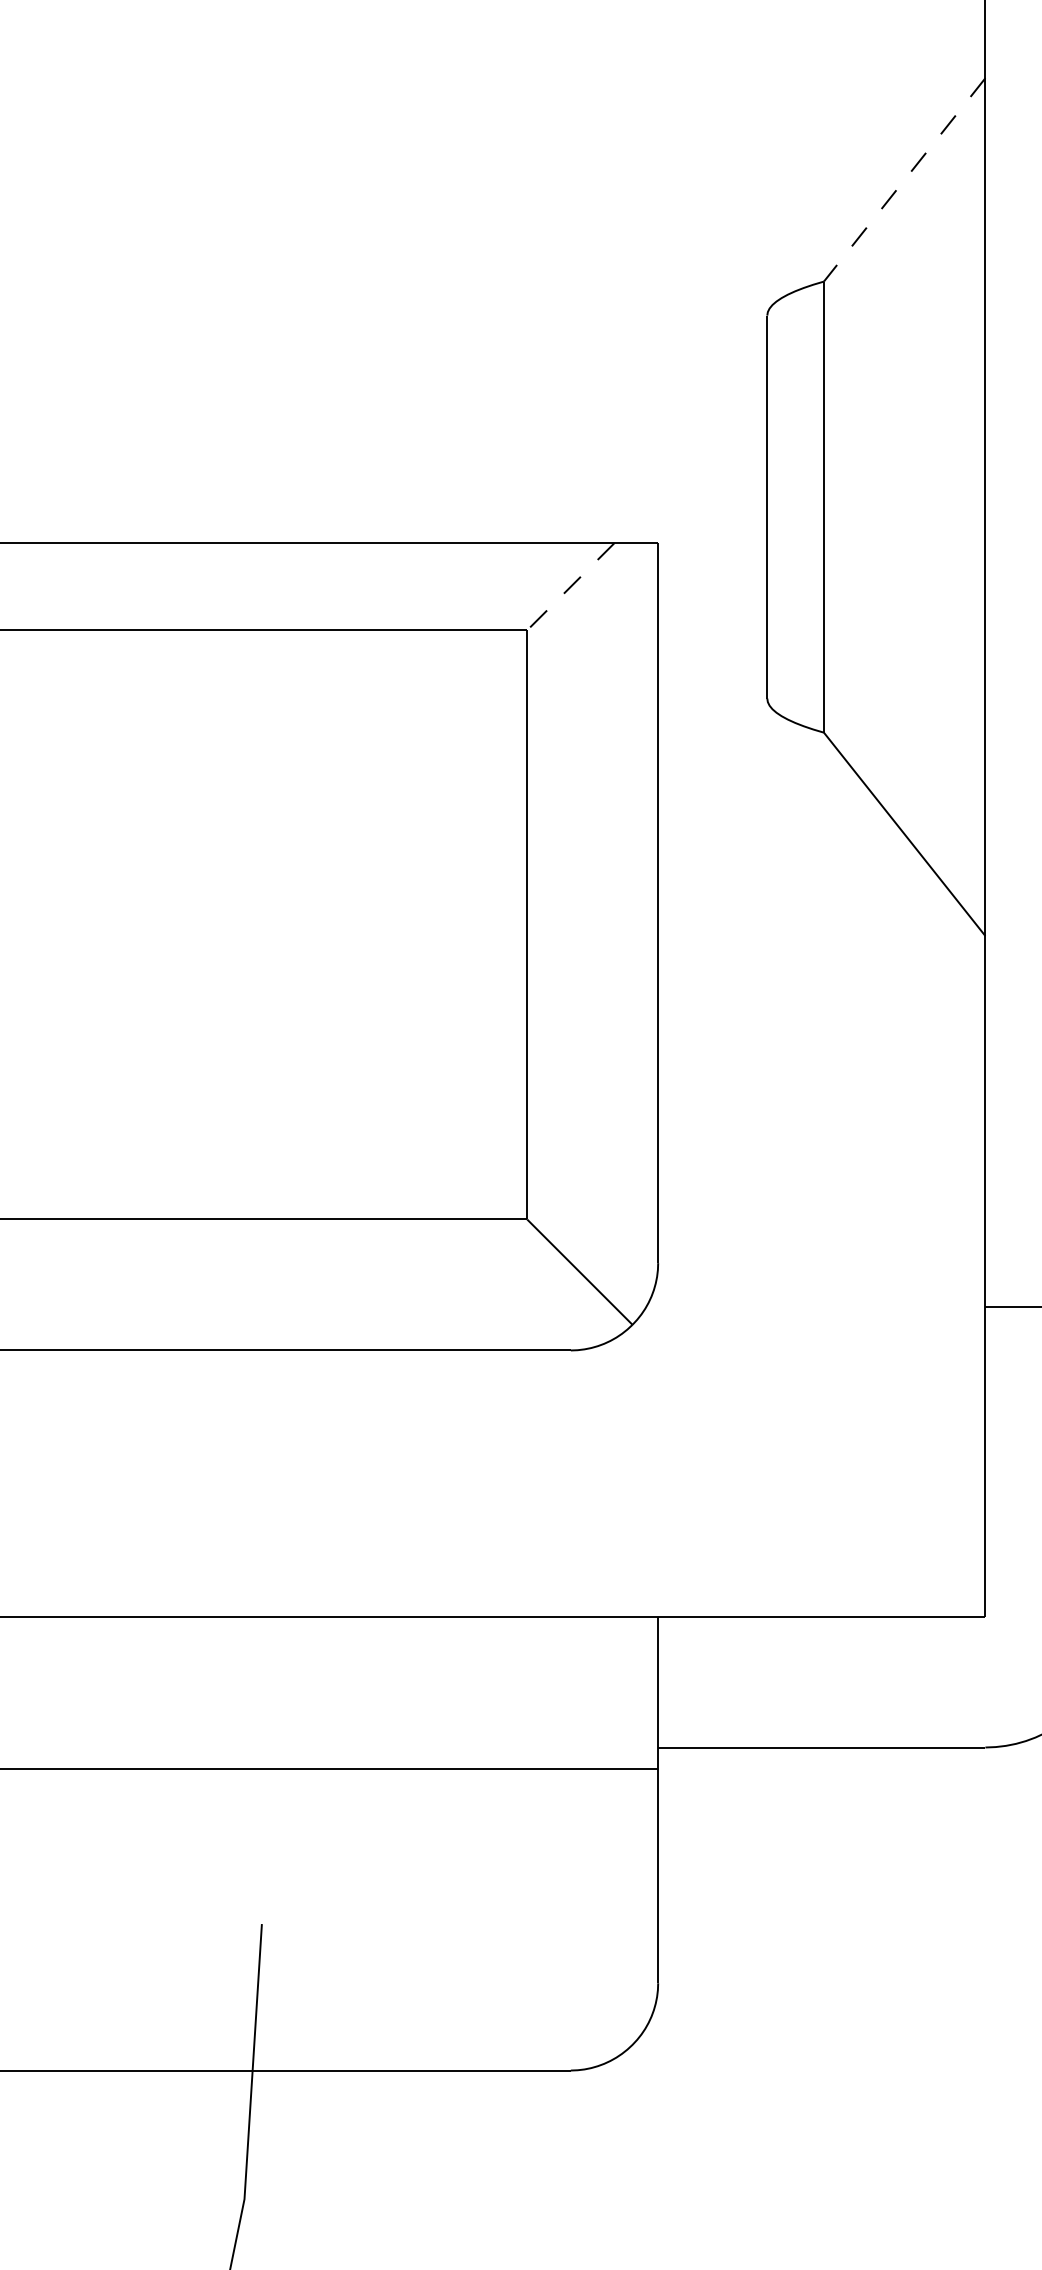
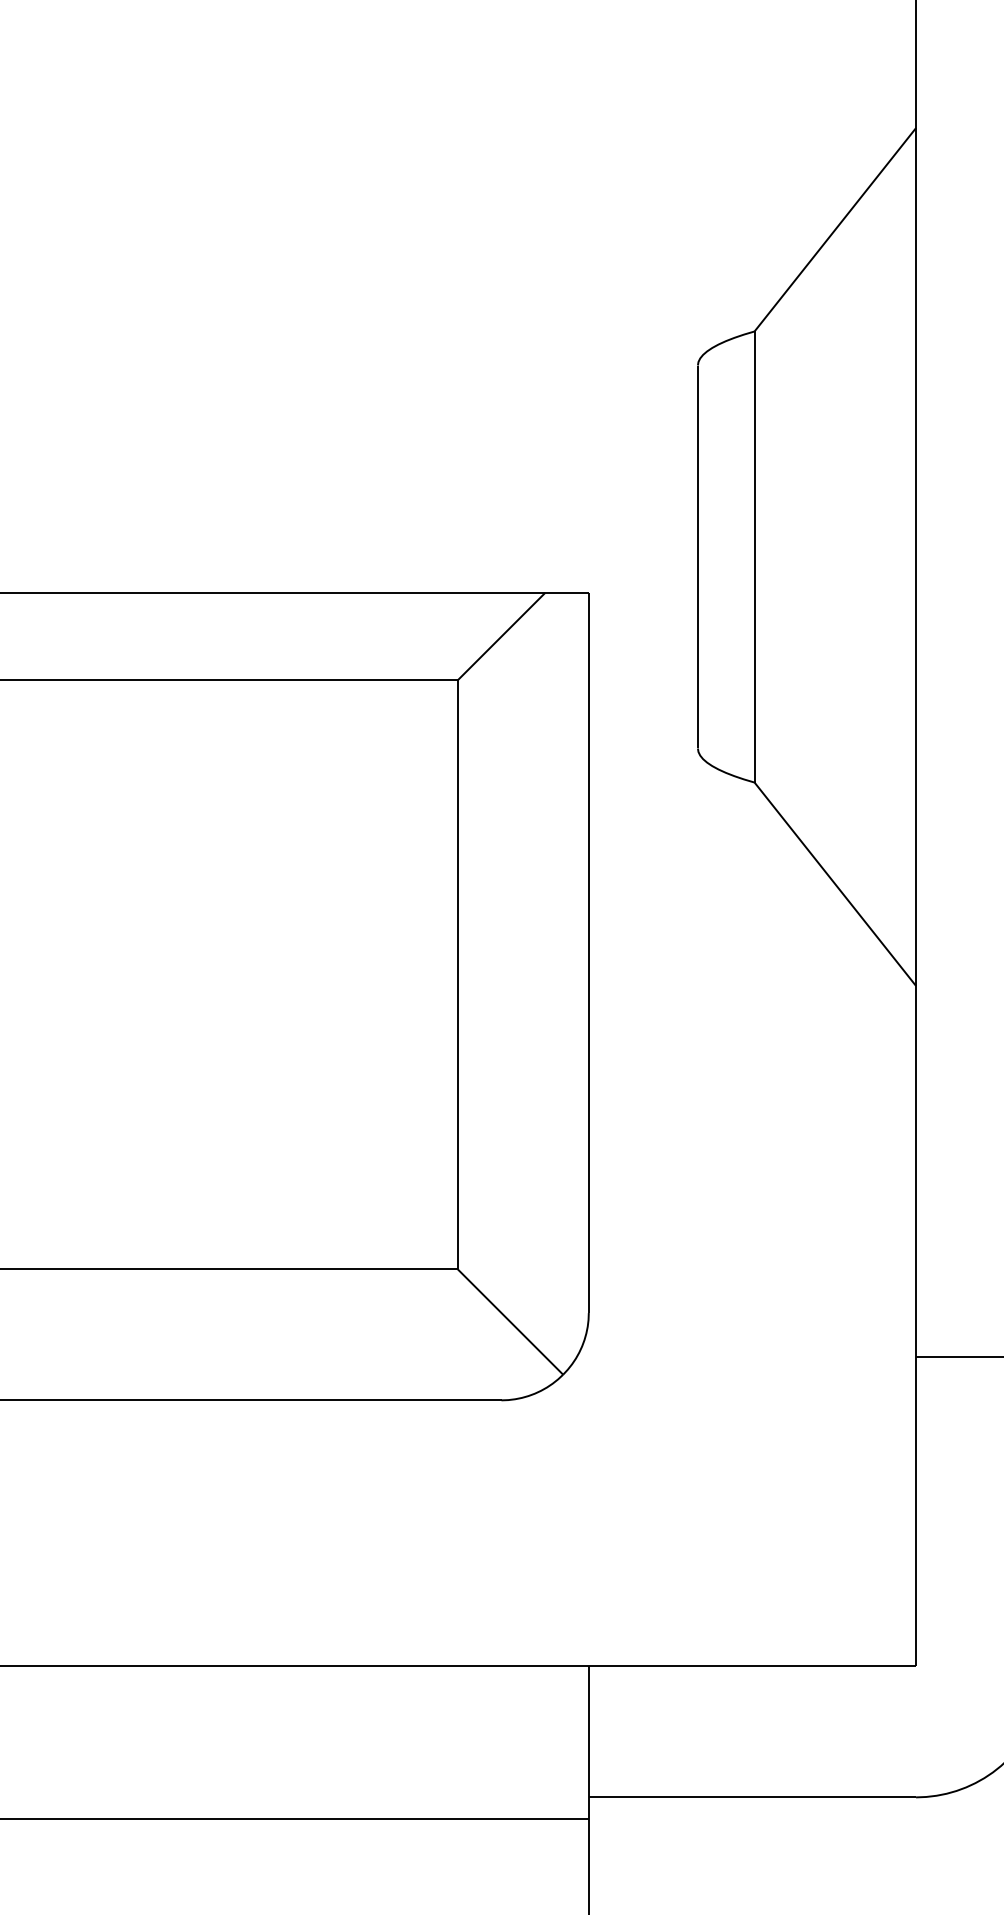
line: (904, 179) -> (835, 229), dashed -> solid
line: (570, 586) -> (501, 636), dashed -> solid

